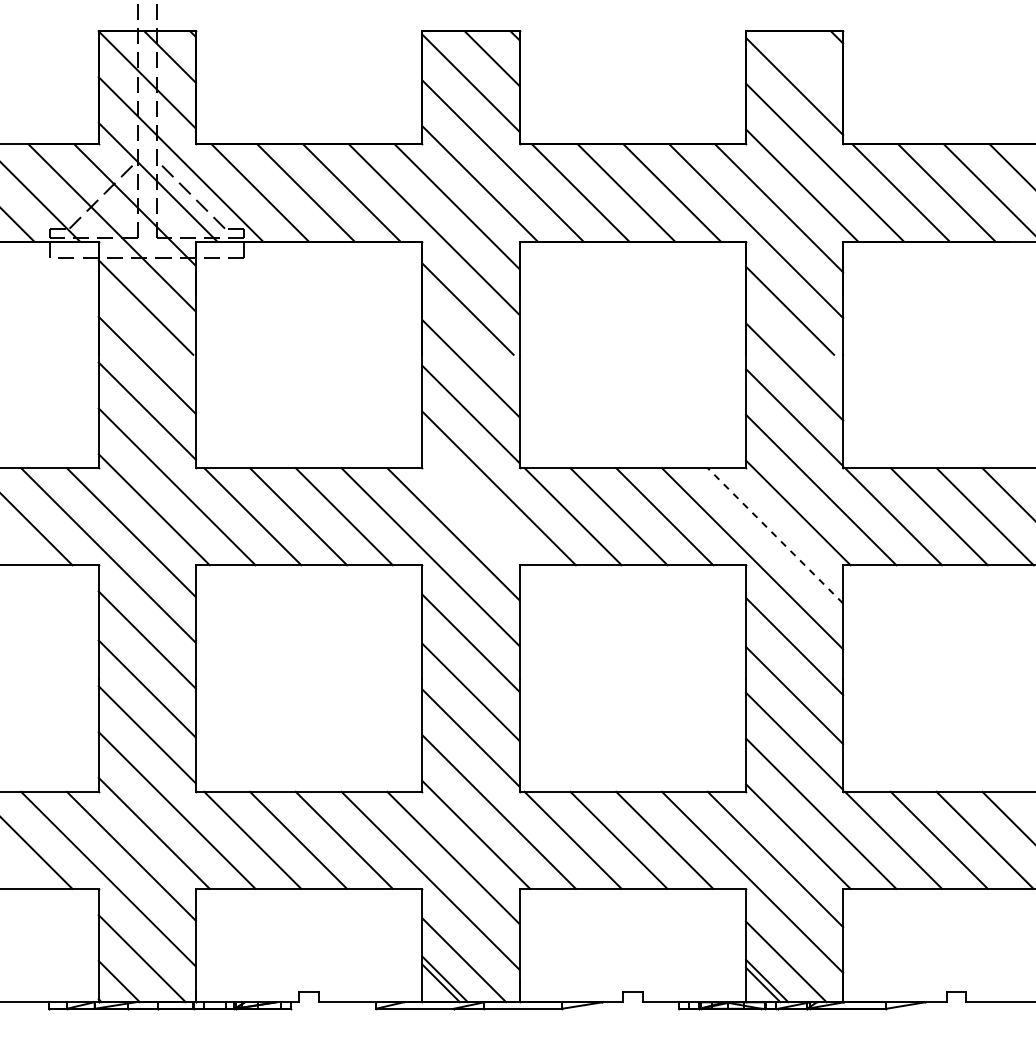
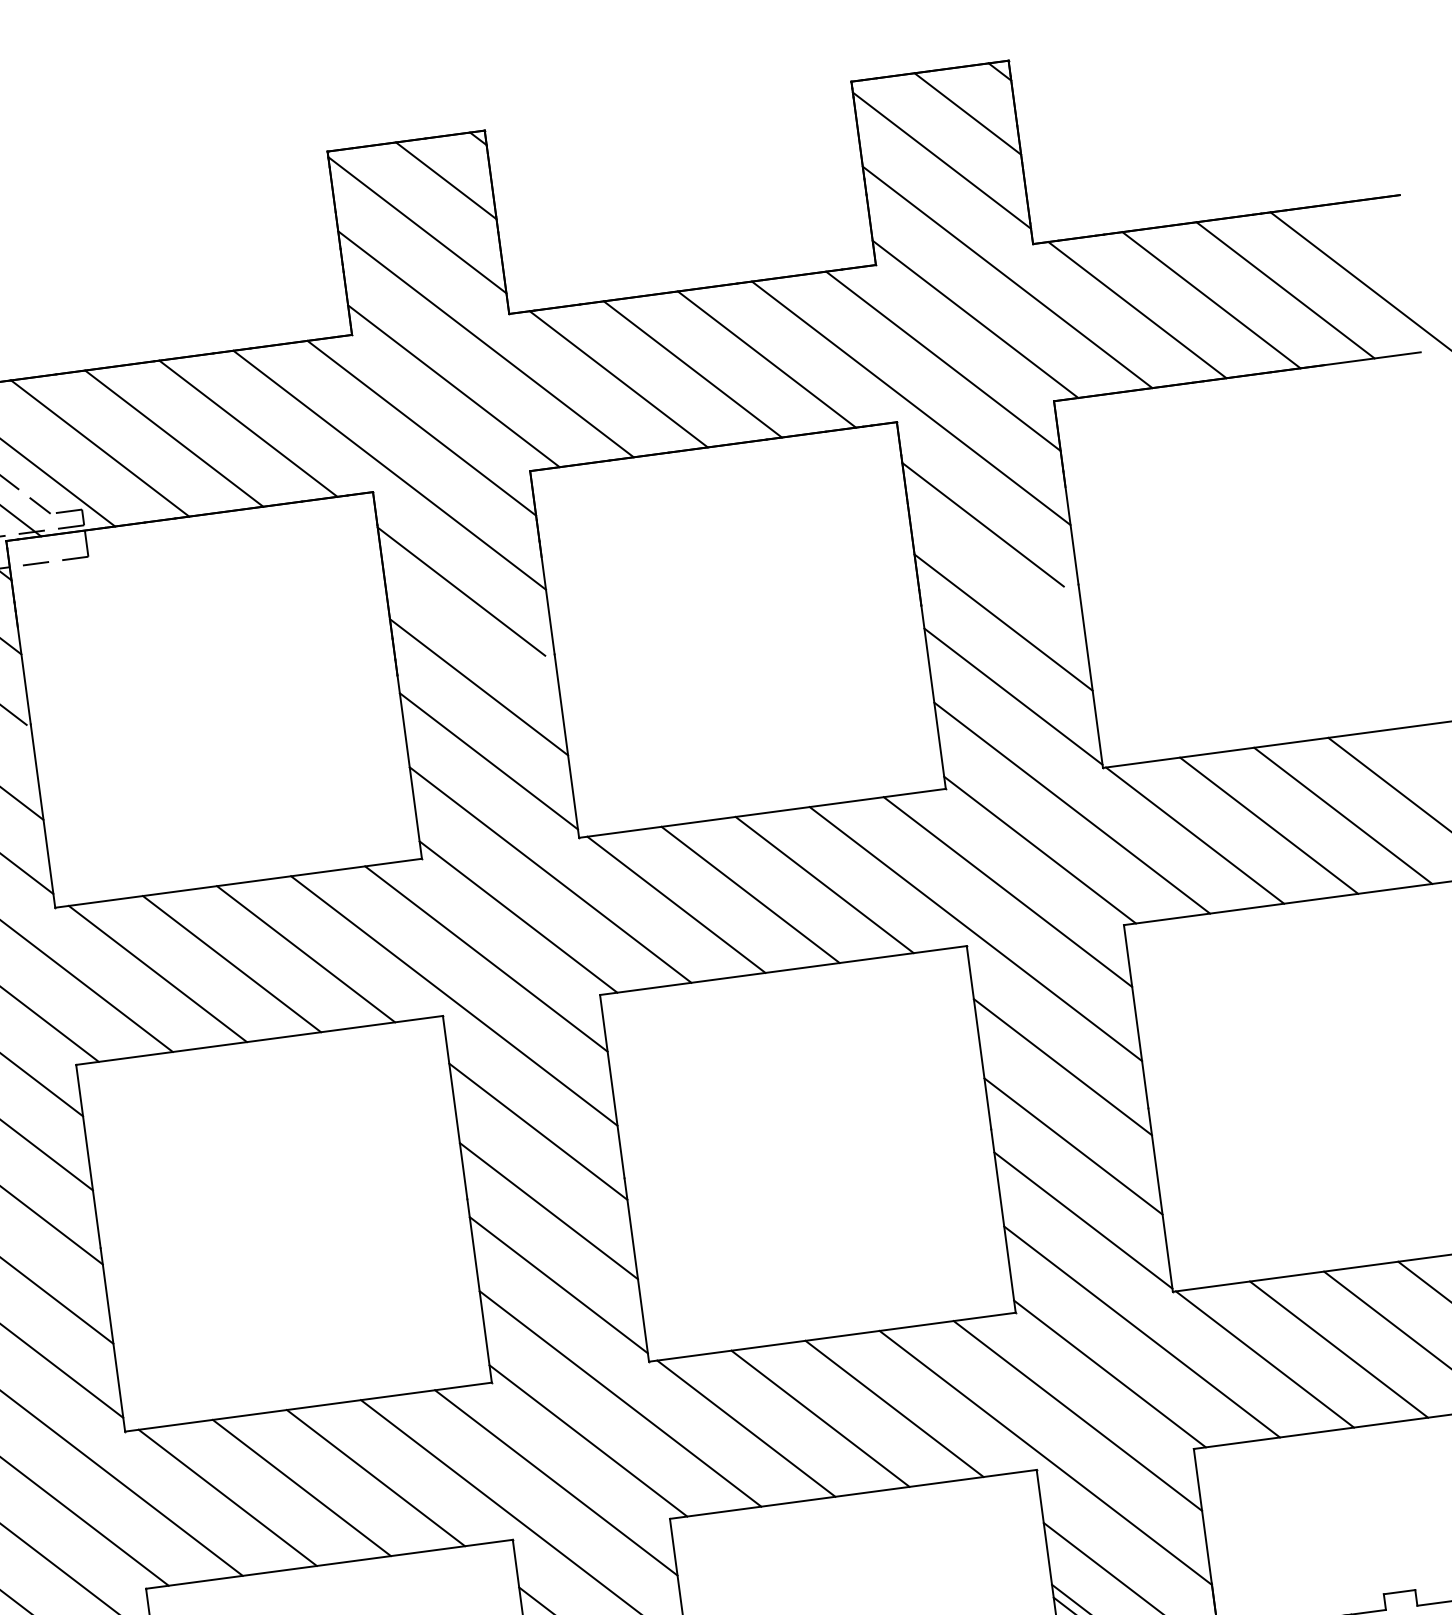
line: (814, 60) -> (968, 114), added
line: (476, 511) -> (518, 917), added
line: (775, 535) -> (1008, 891), dashed -> solid

